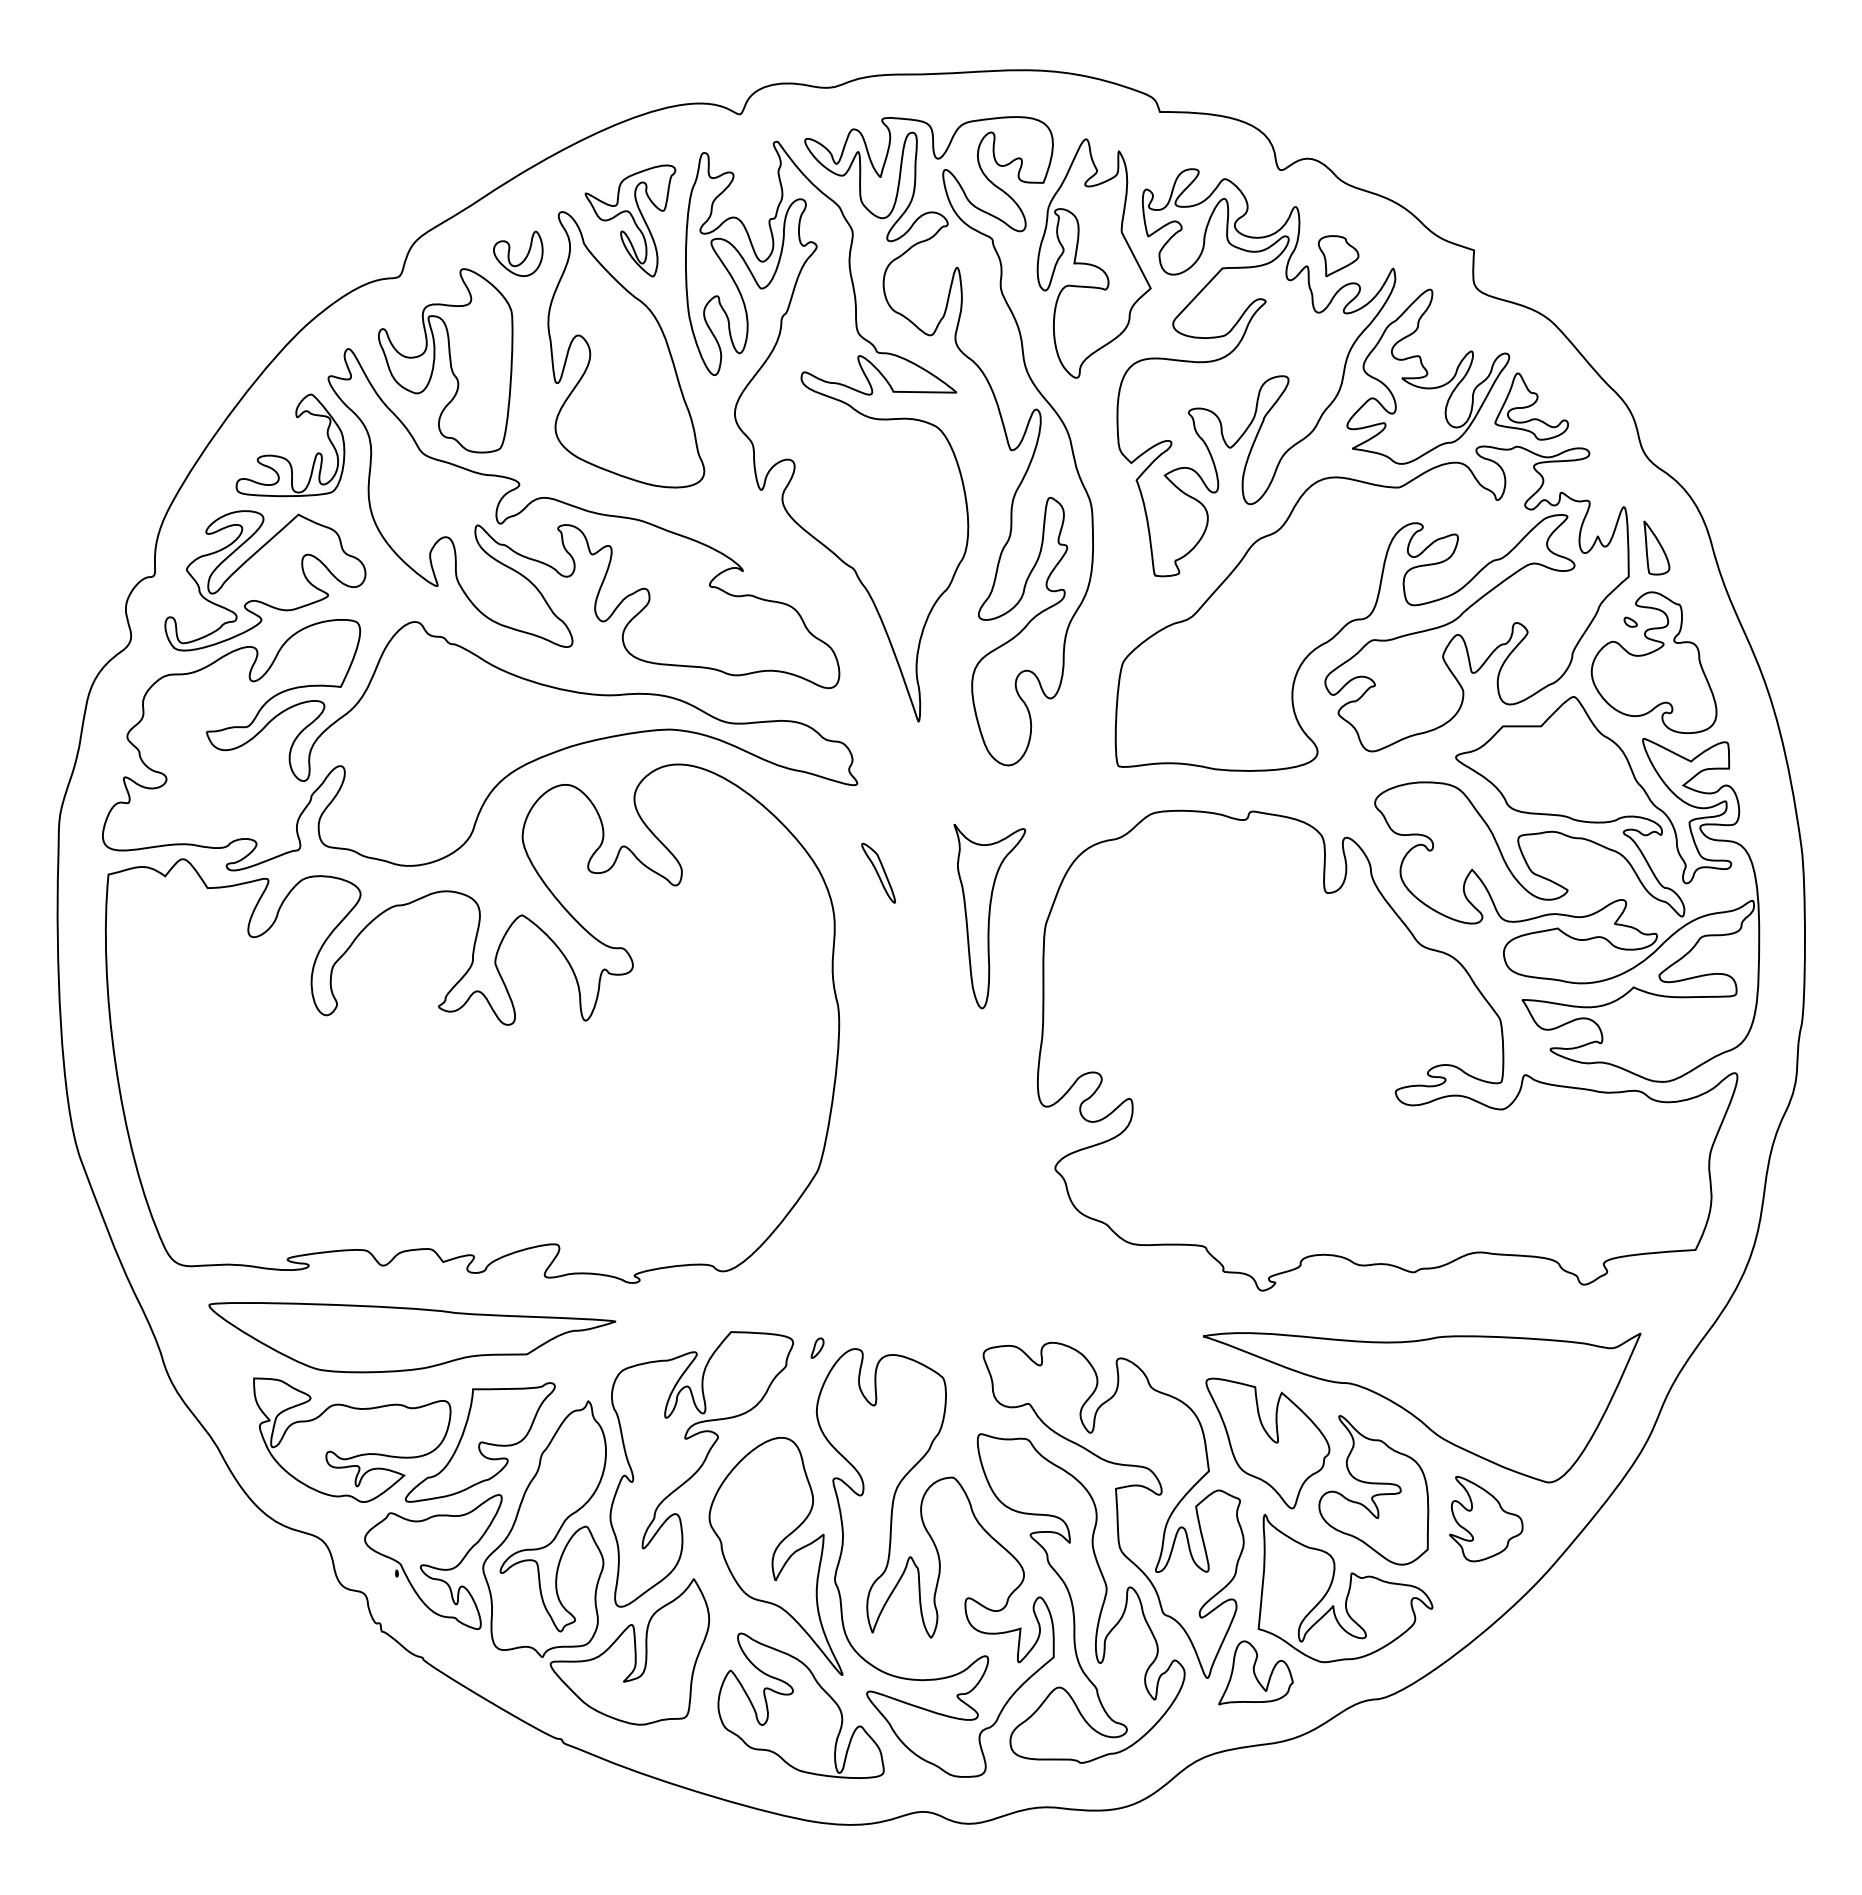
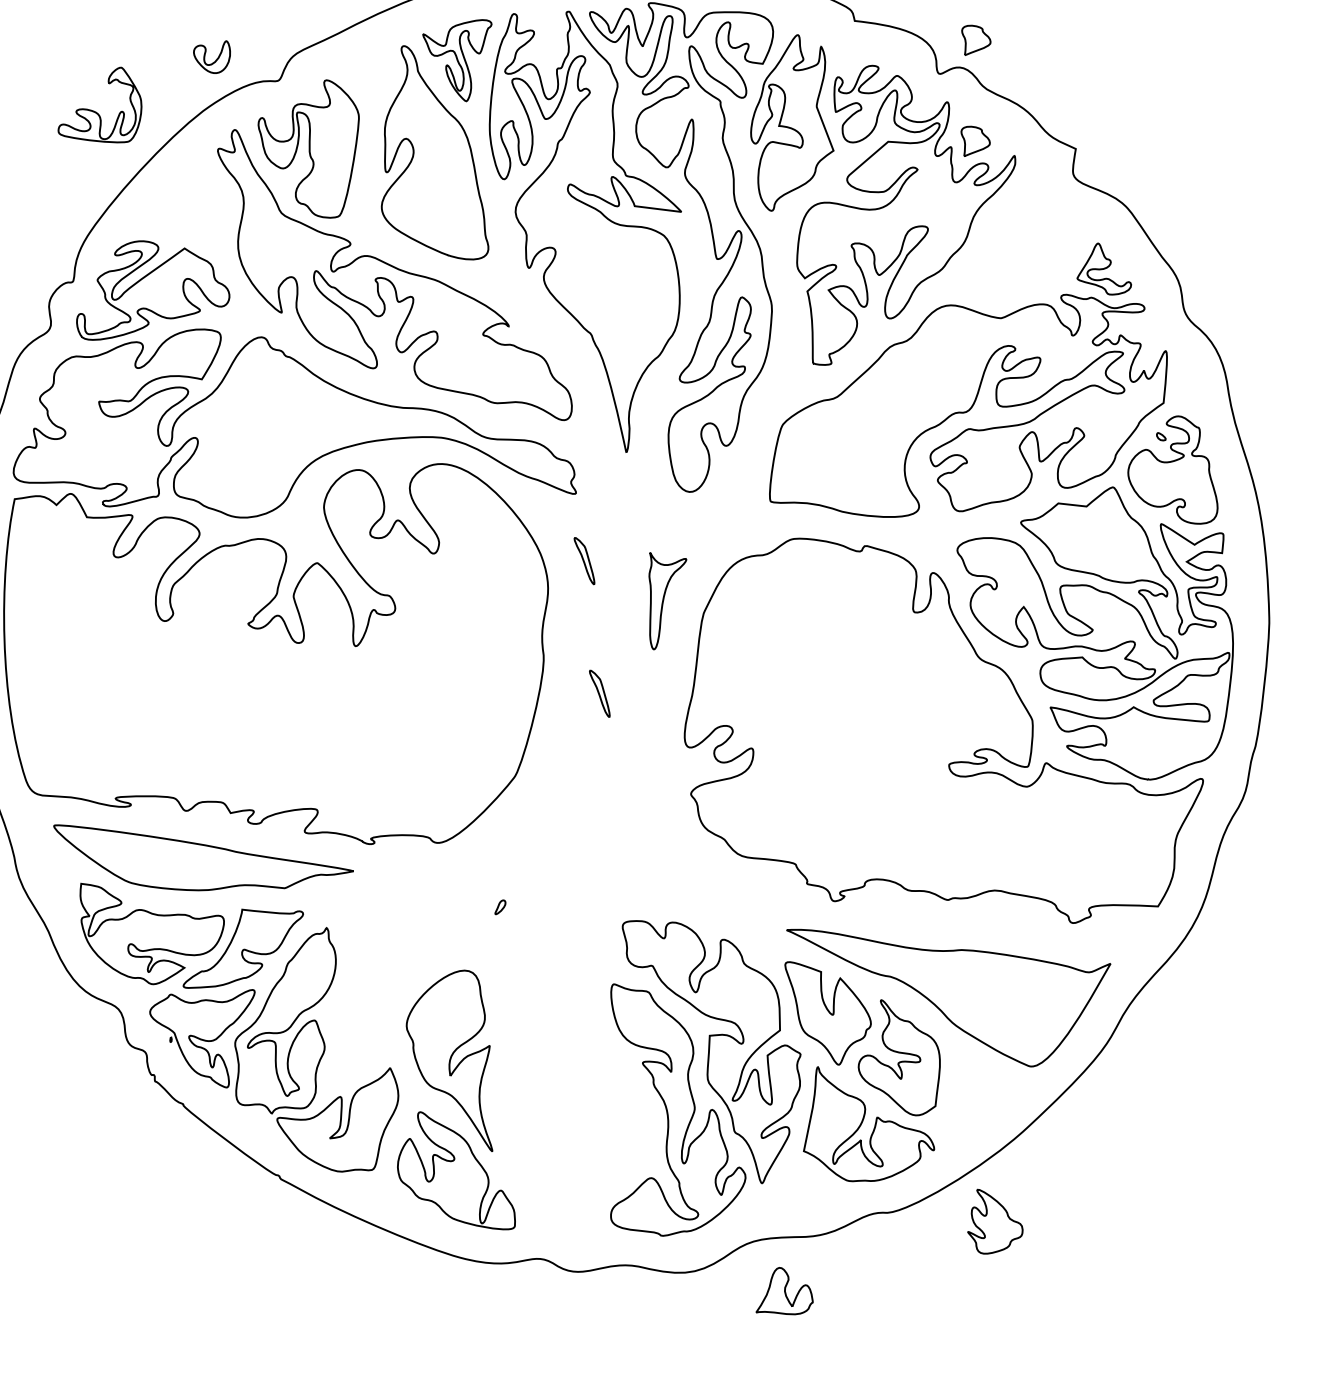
part: (1324, 121) -> (975, 41), added
part: (525, 256) -> (216, 58), moved
part: (1428, 376) -> (1031, 238), removed
part: (284, 457) -> (96, 112), moved
part: (1656, 547) -> (1186, 383), removed
part: (989, 916) -> (662, 602), size x0.7
part: (918, 1047) -> (599, 693), added
part: (701, 1469) -> (404, 987), removed
part: (1486, 1519) -> (996, 1223), moved
part: (934, 1562) -> (569, 1075), removed
part: (1255, 1672) -> (786, 1291), moved

